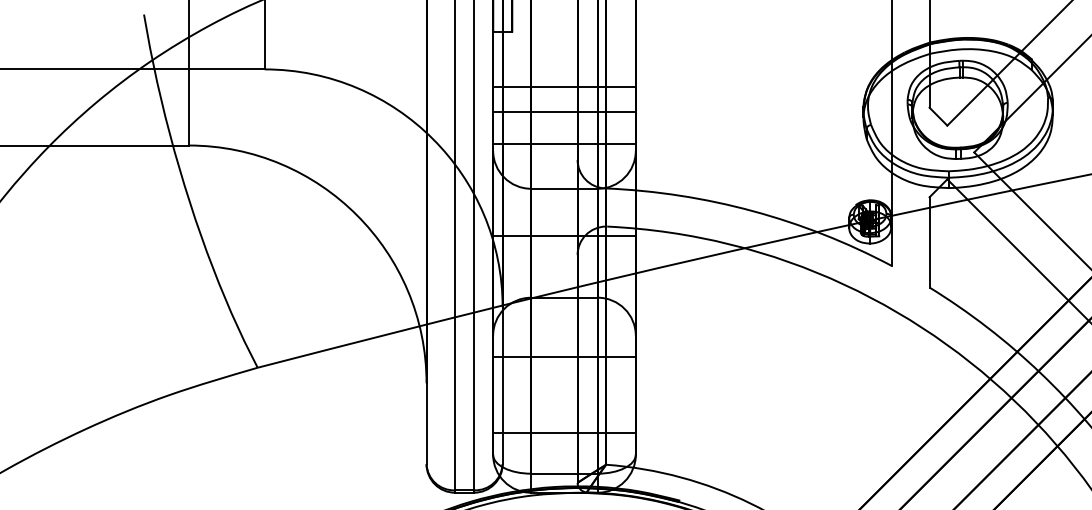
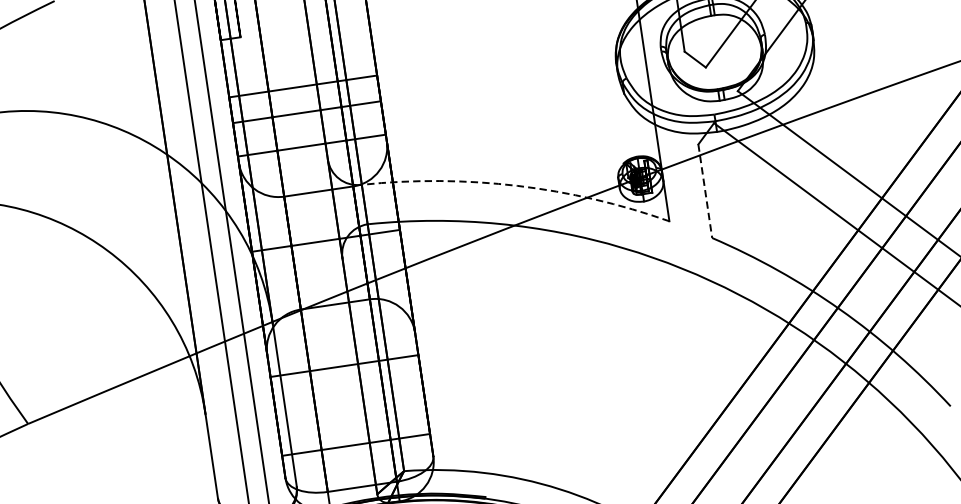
arc: (753, 211) -> (518, 186), solid -> dashed
line: (929, 242) -> (705, 191), solid -> dashed

